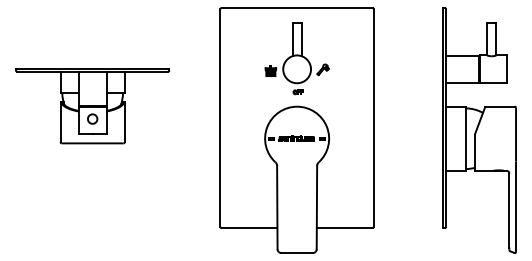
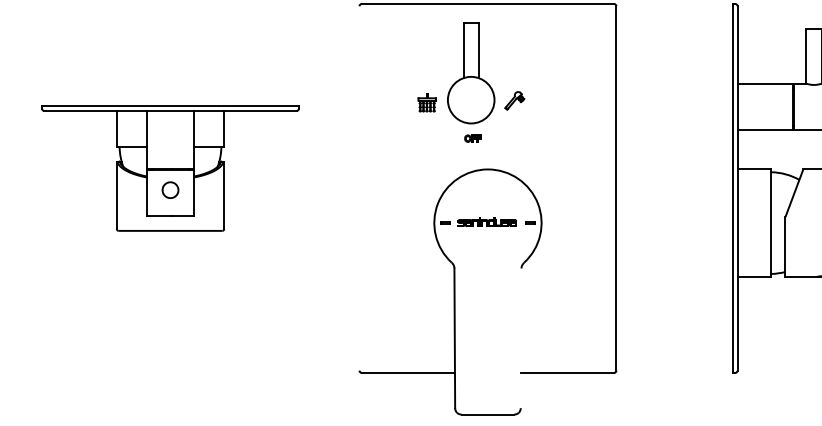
part: (296, 58) -> (470, 81), moved
part: (92, 106) -> (170, 169), moved
line: (220, 117) -> (359, 187), removed
line: (316, 207) -> (520, 338), removed

